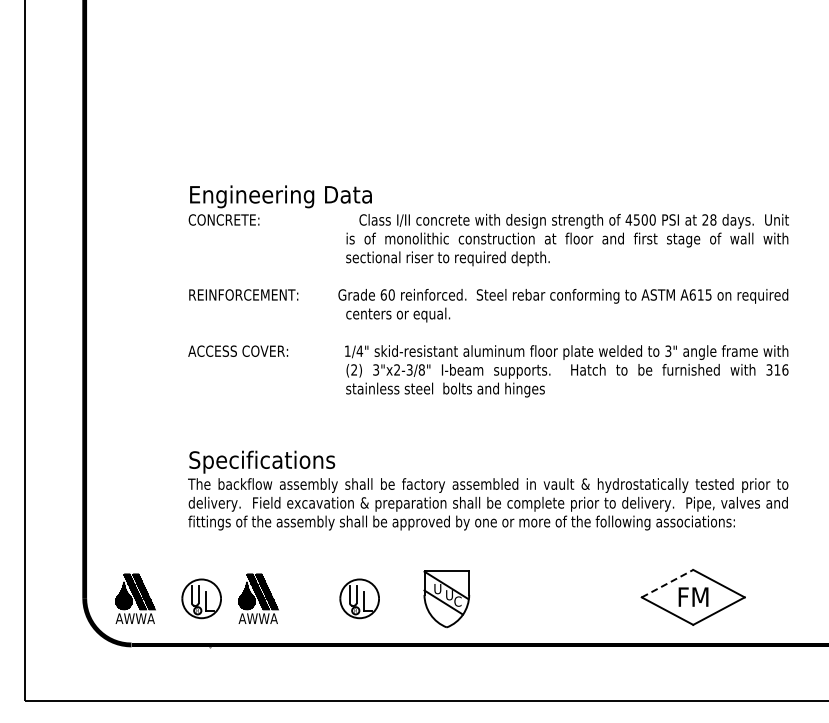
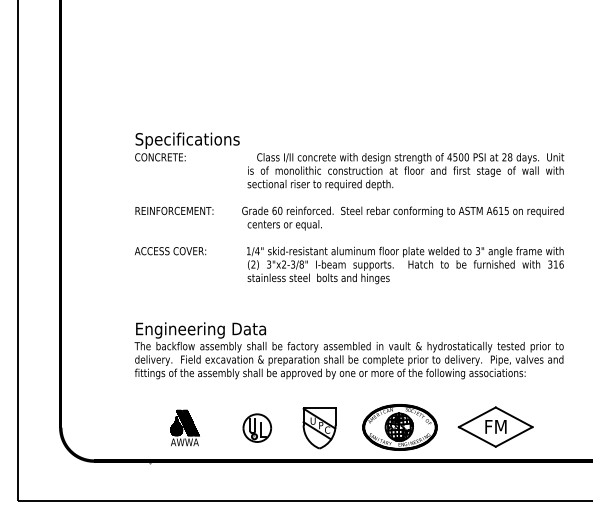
text: (280, 196) -> (200, 140), Engineering Data -> Specifications
text: (280, 461) -> (200, 329), Specifications -> Engineering Data
line: (667, 583) -> (477, 417), dashed -> solid
text: (449, 595) -> (321, 425), U -> P
part: (558, 597) -> (399, 427), added
part: (135, 598) -> (97, 427), removed
part: (201, 598) -> (144, 427), removed

